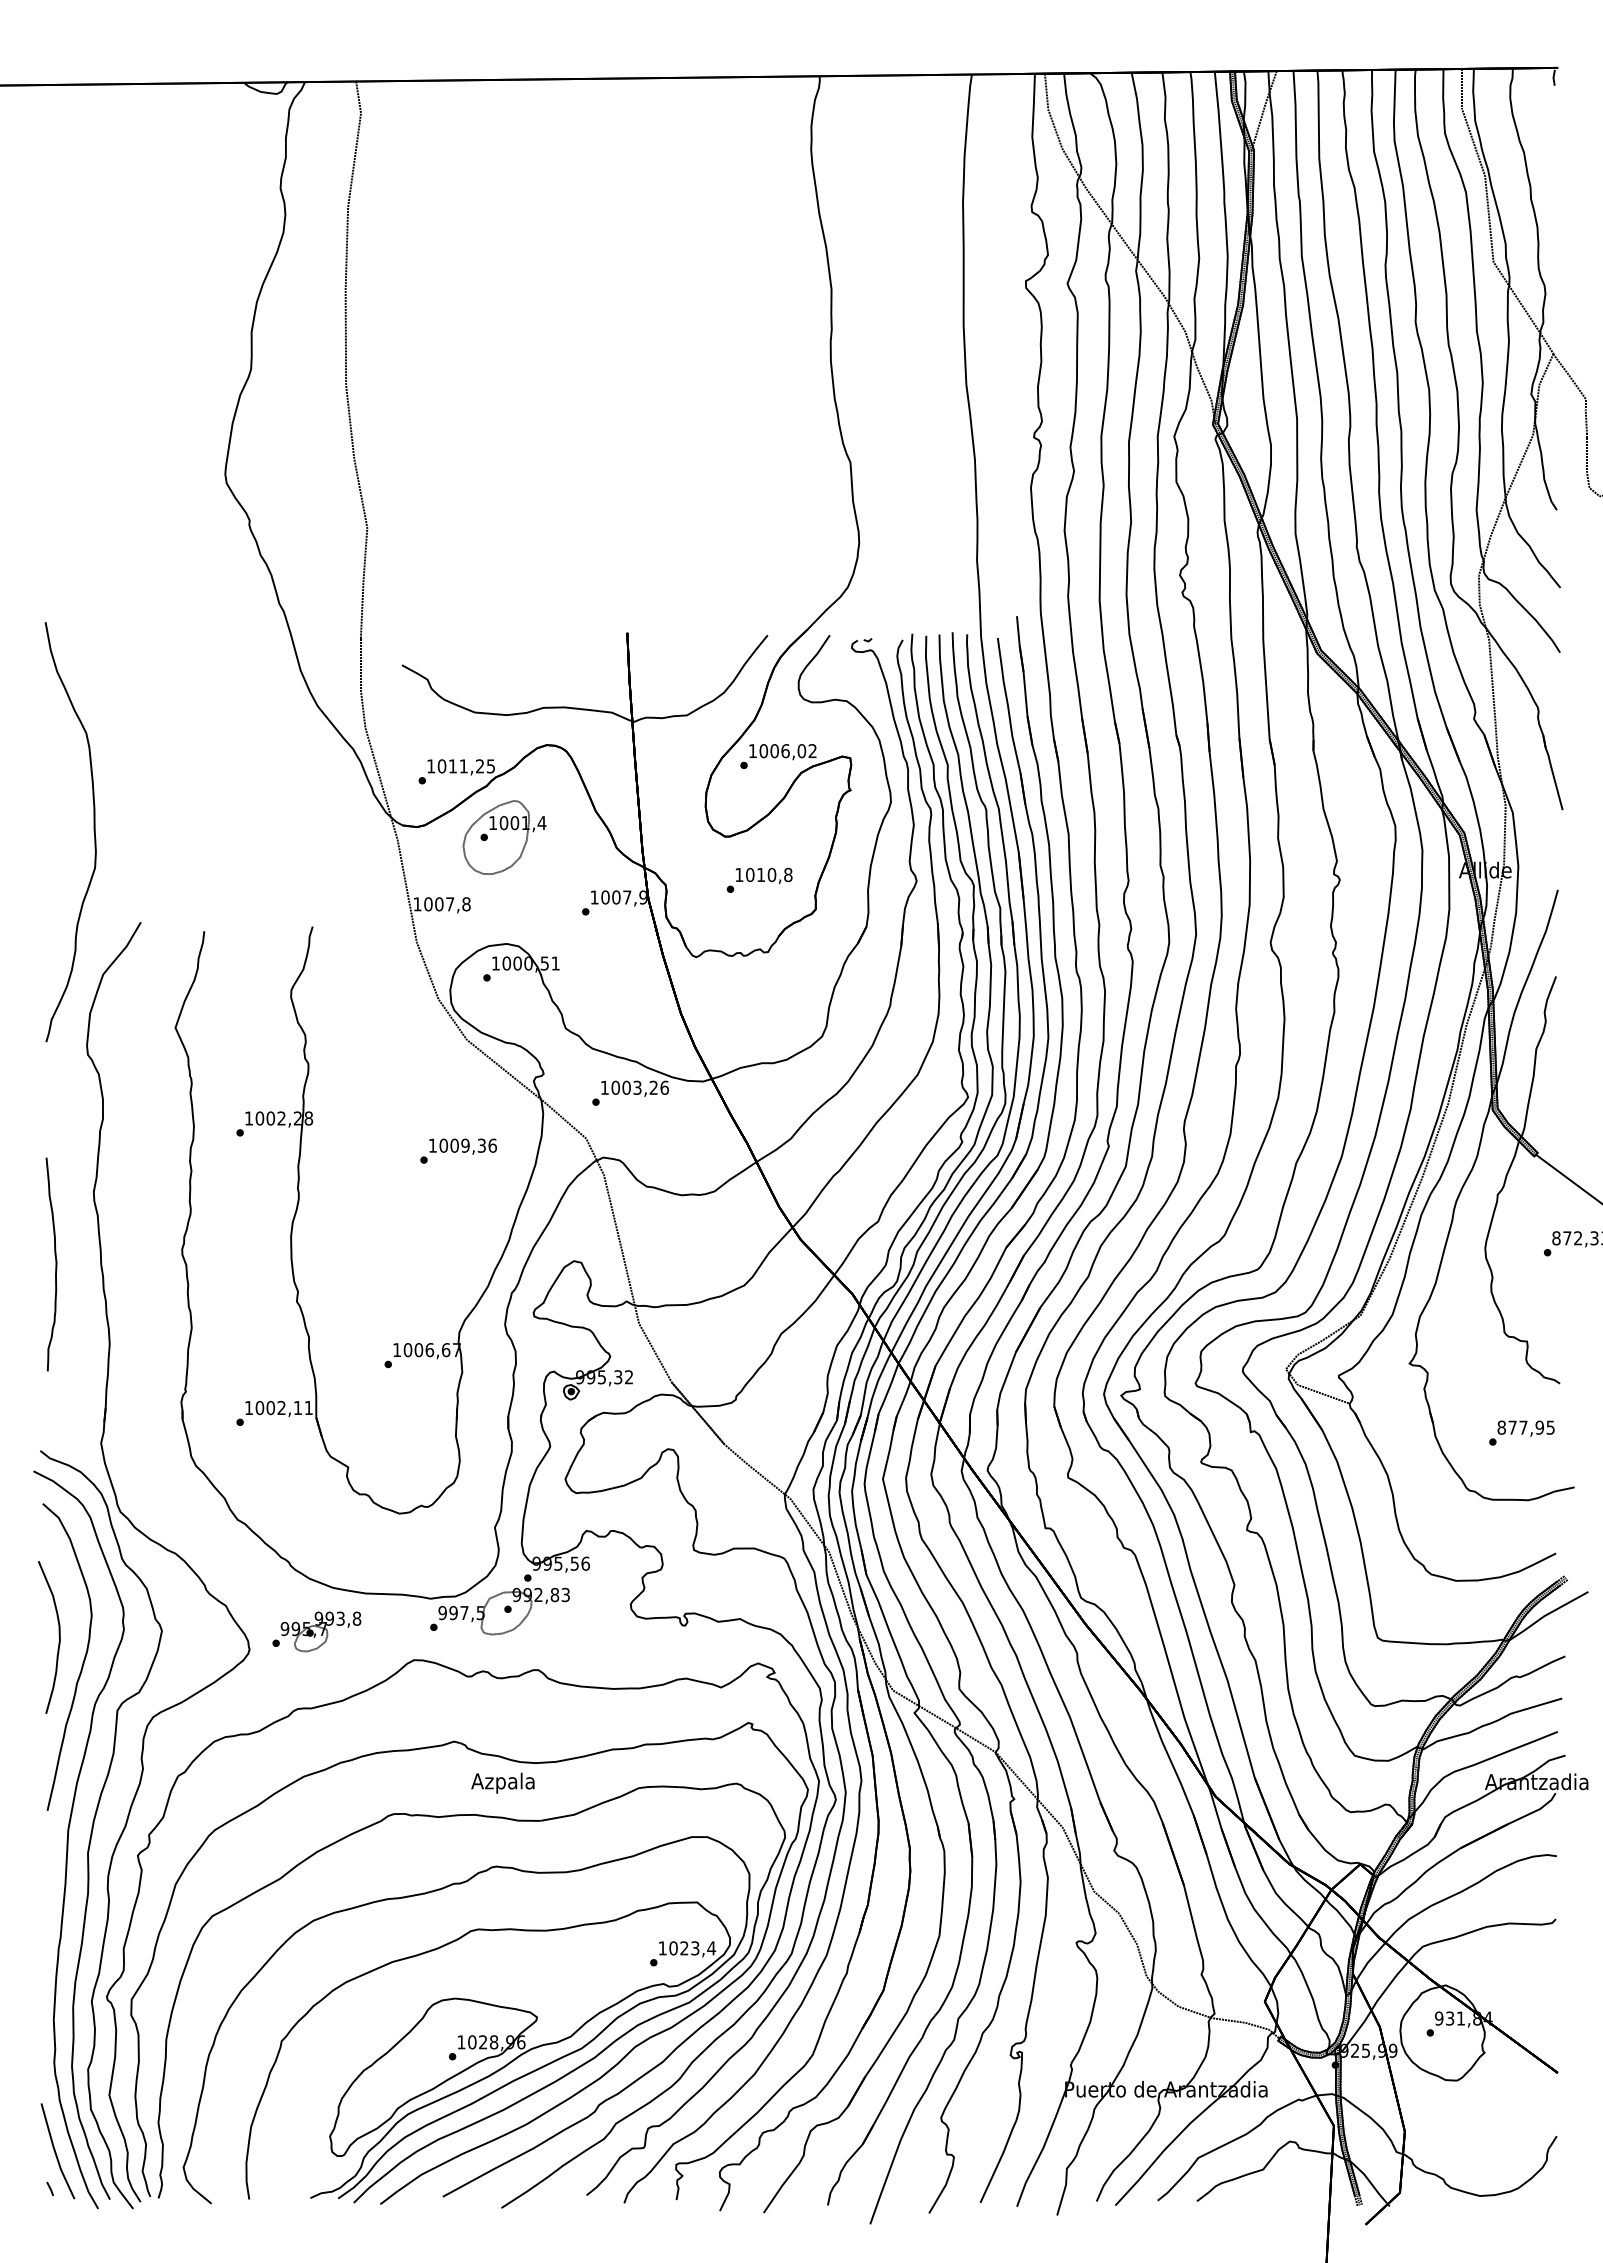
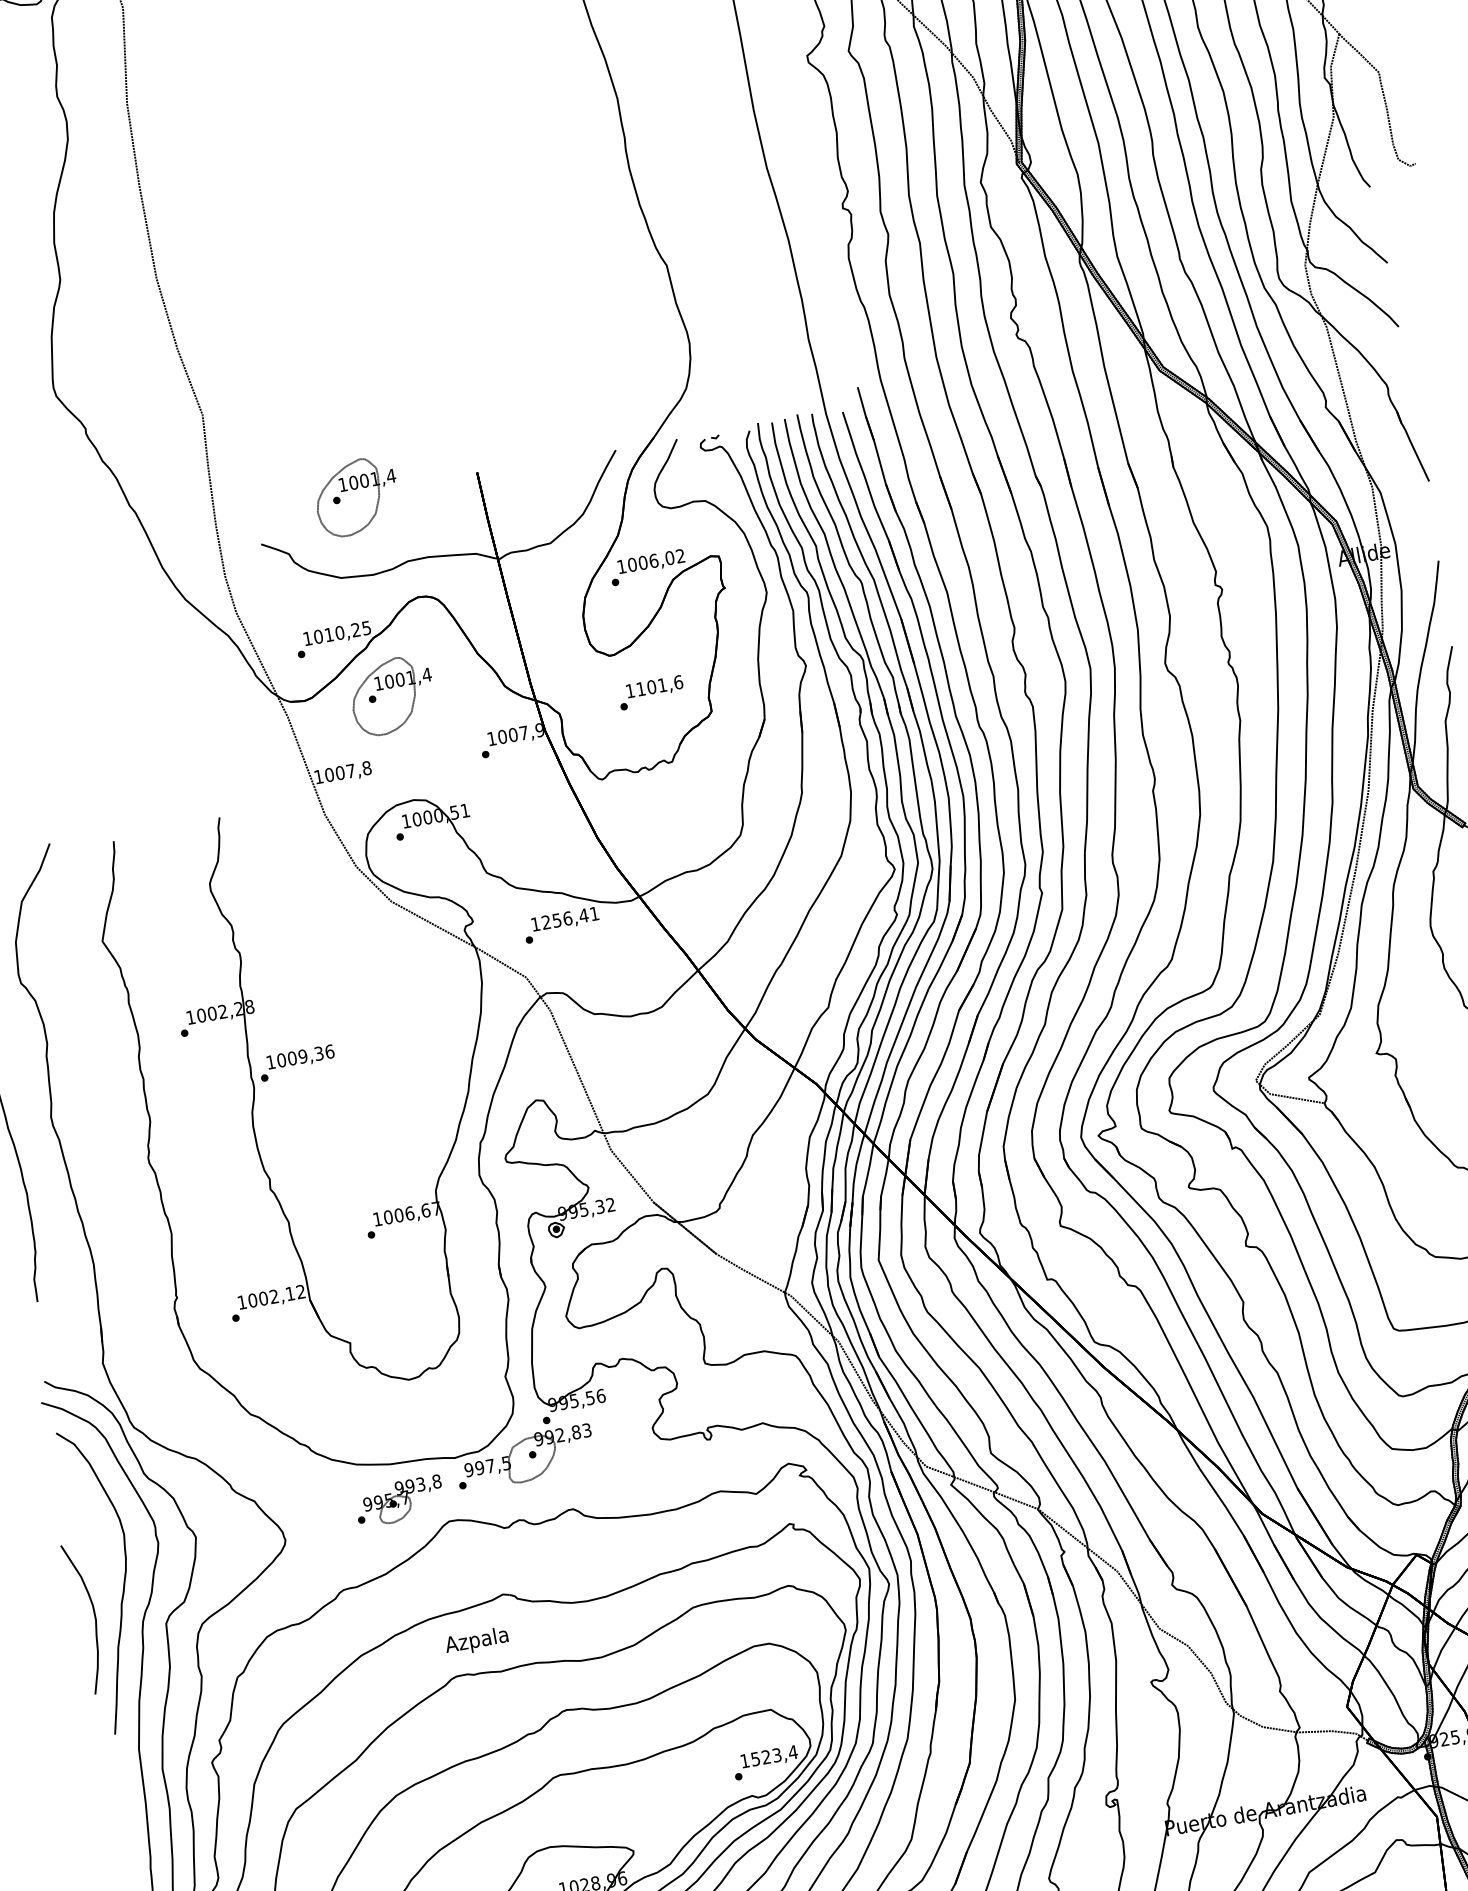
part: (504, 635) -> (356, 496), added
text: (463, 766) -> (339, 633), 1011,25 -> 1010,25
text: (769, 874) -> (659, 685), 1010,8 -> 1101,6
text: (639, 1087) -> (569, 917), 1003,26 -> 1256,41
text: (458, 1150) -> (296, 1062), moved
text: (308, 1407) -> (300, 1291), 1002,11 -> 1002,12
part: (316, 1631) -> (399, 1501), moved
curve: (58, 1636) -> (93, 1616), moved
text: (502, 1782) -> (476, 1640), moved
text: (673, 1948) -> (755, 1759), 1023,4 -> 1523,4

